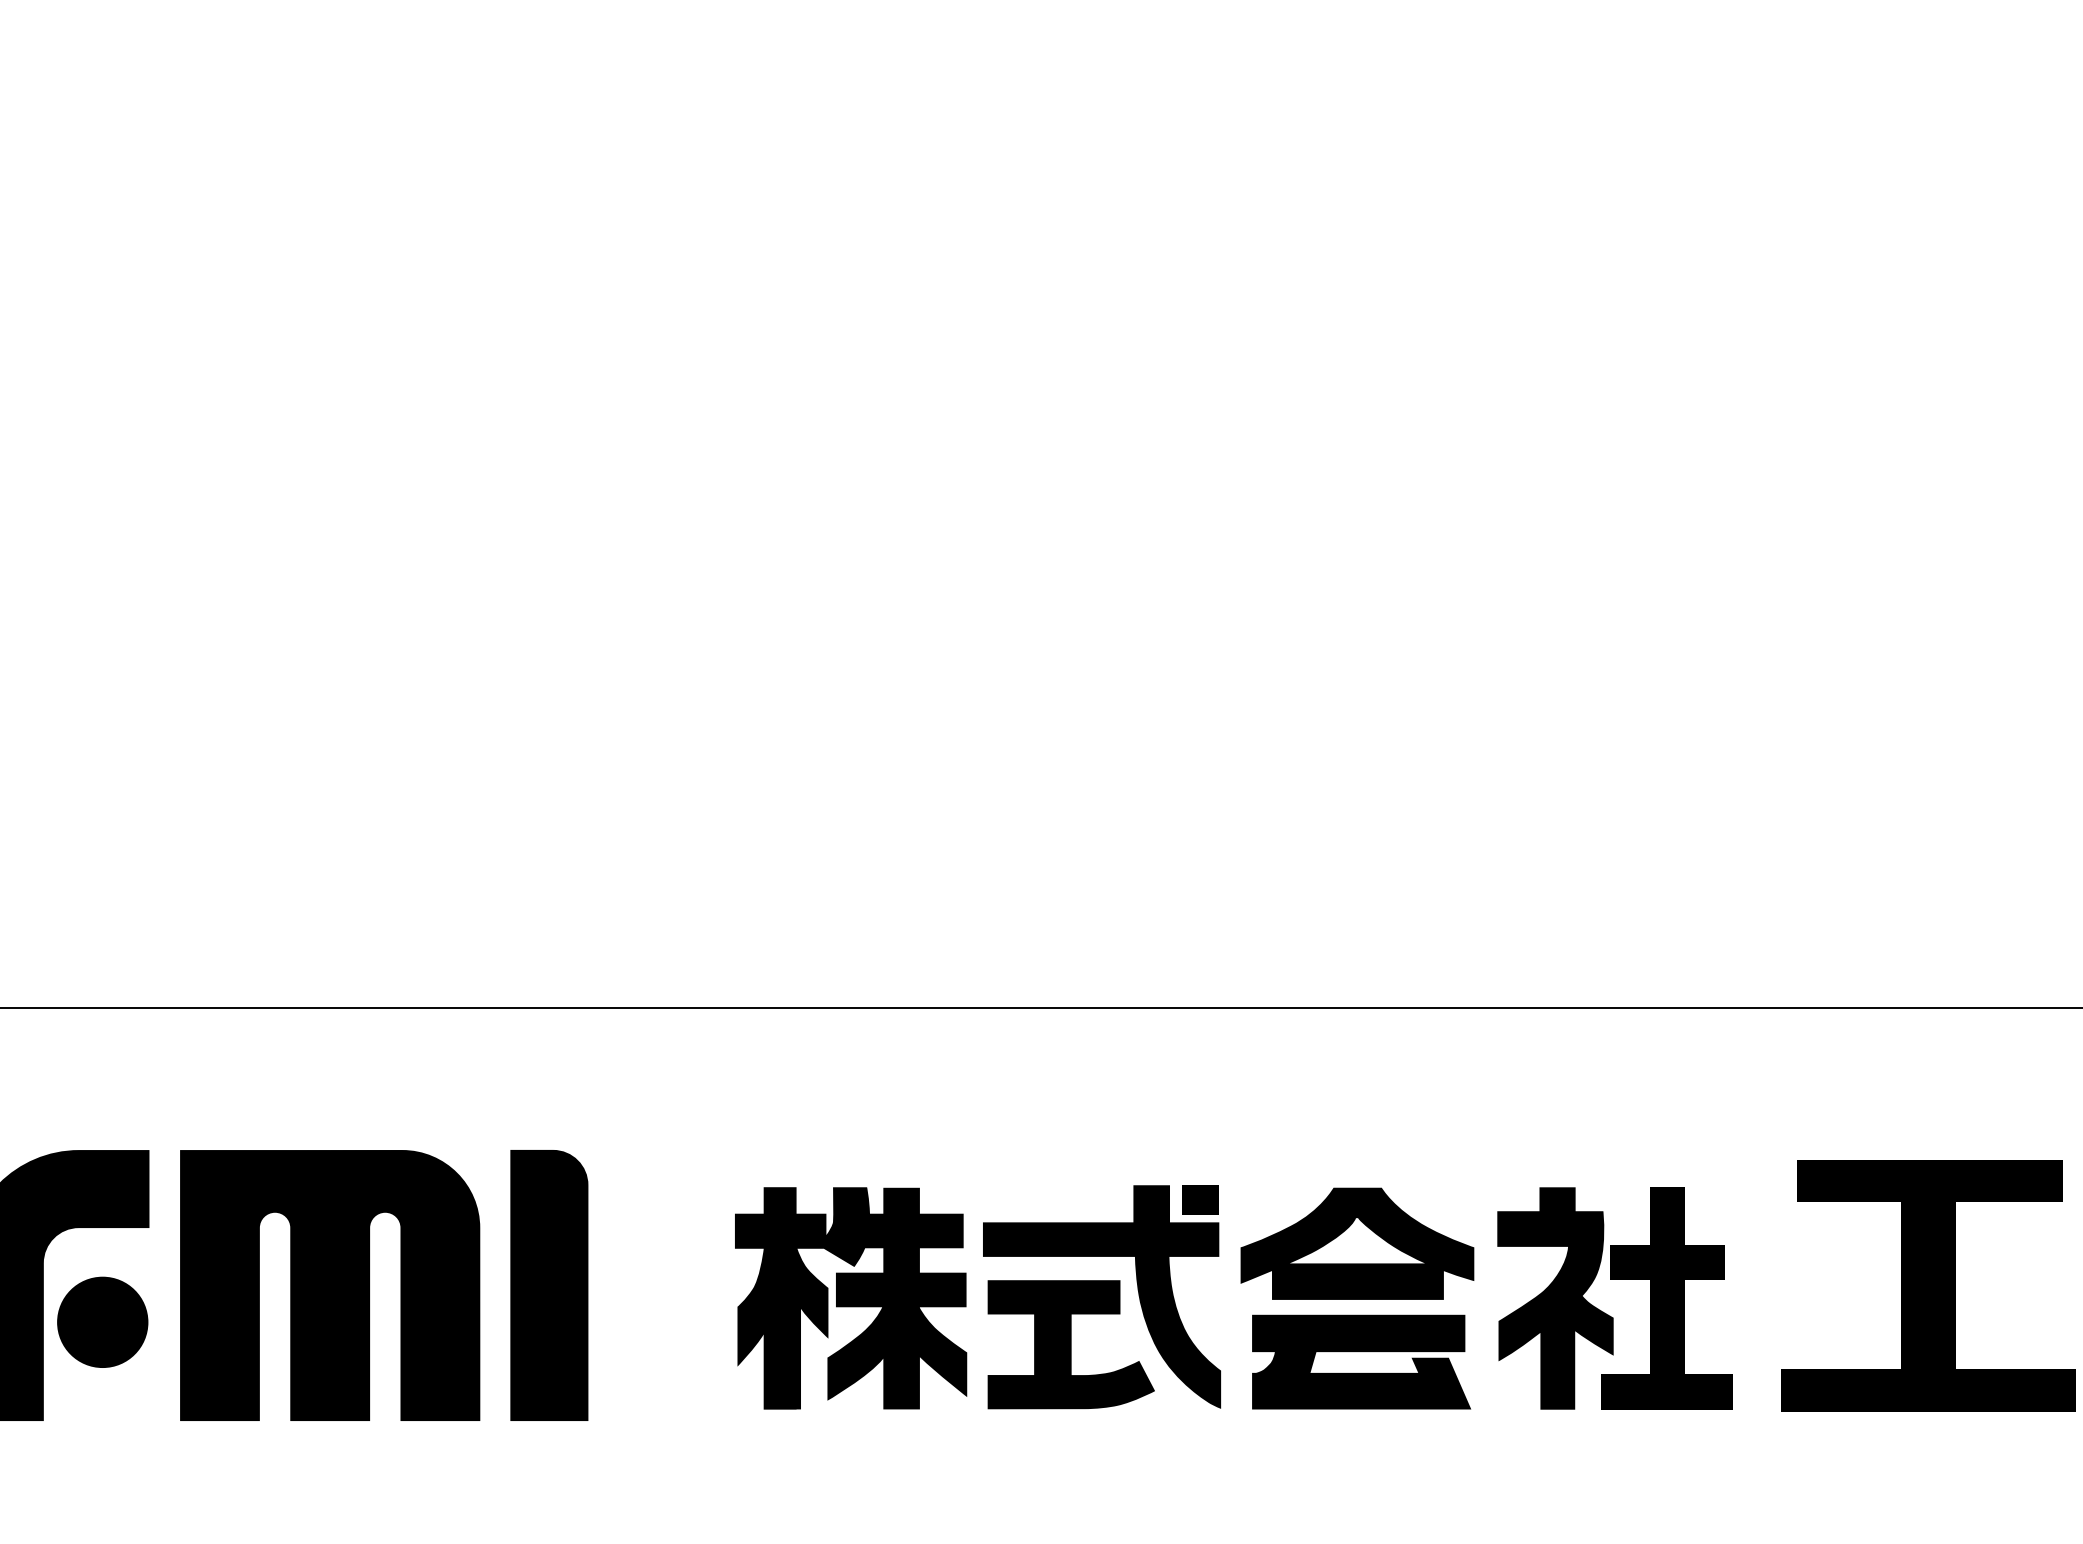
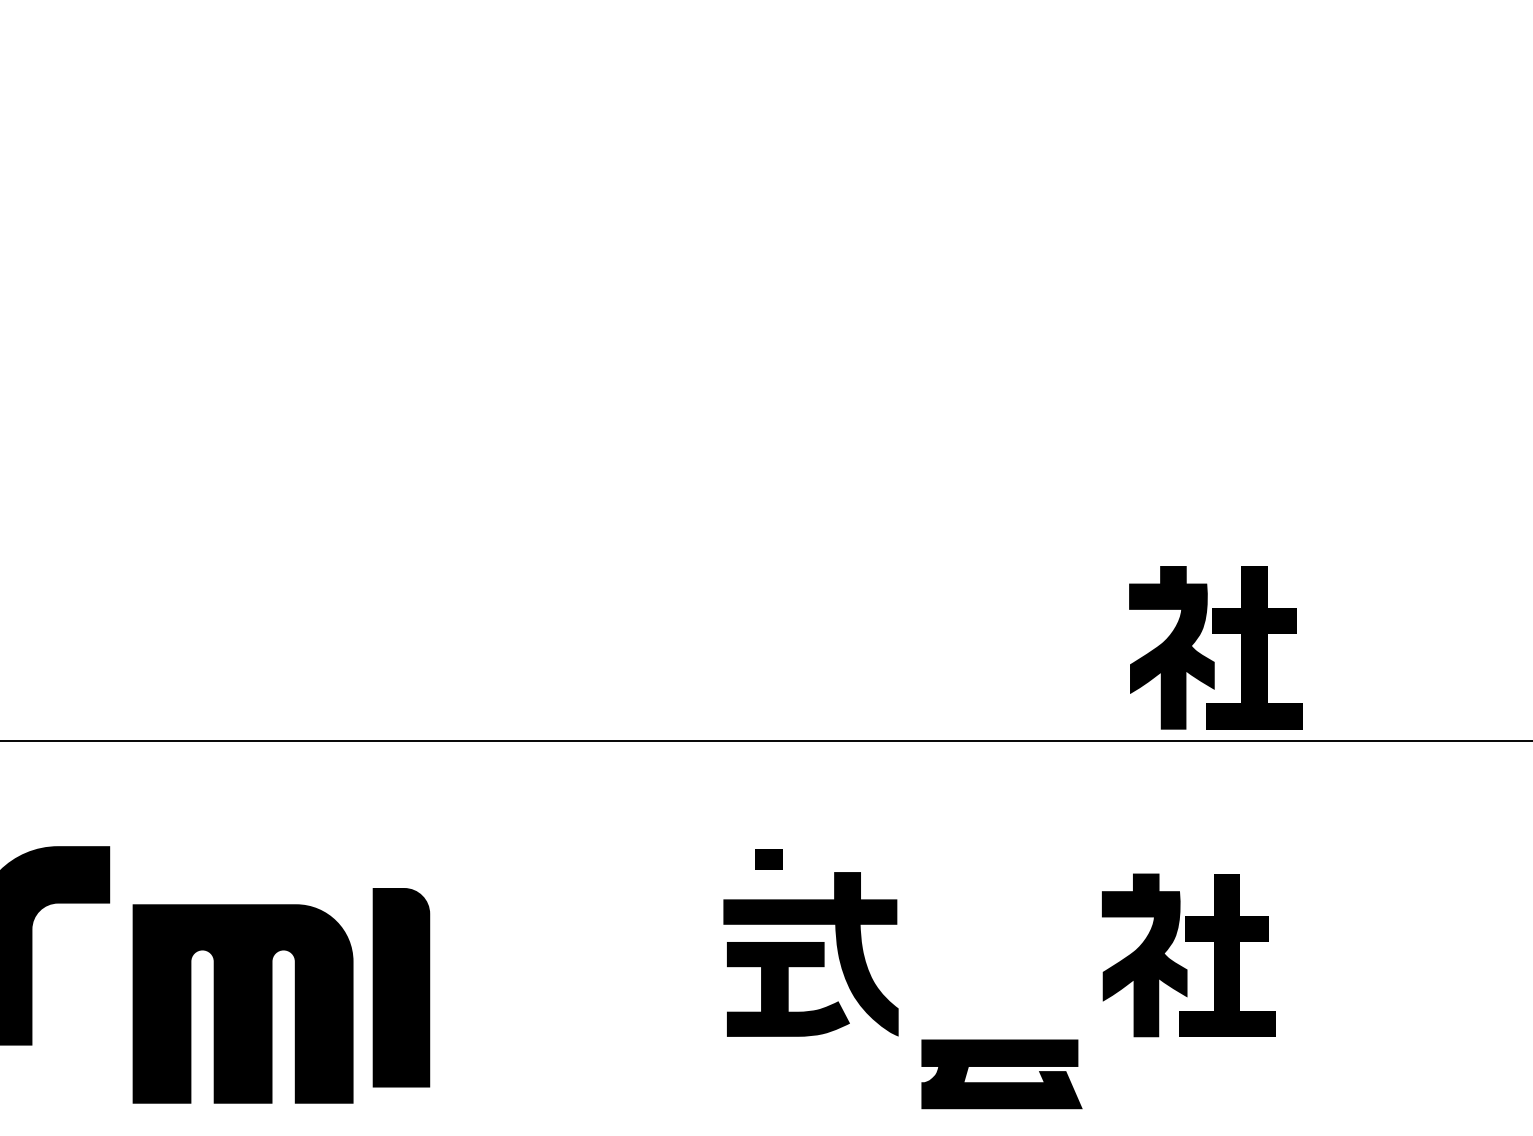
part: (1643, 895) -> (1209, 658), added
part: (1200, 1199) -> (768, 859), moved
part: (1357, 1243) -> (999, 914), removed
part: (330, 1285) -> (243, 1003), moved
part: (549, 1285) -> (401, 987), moved
fill: (1928, 1286) -> (1419, 946), removed
fill: (850, 1298) -> (625, 955), removed
fill: (102, 1322) -> (75, 973), removed
part: (1361, 1352) -> (1001, 1067), moved

